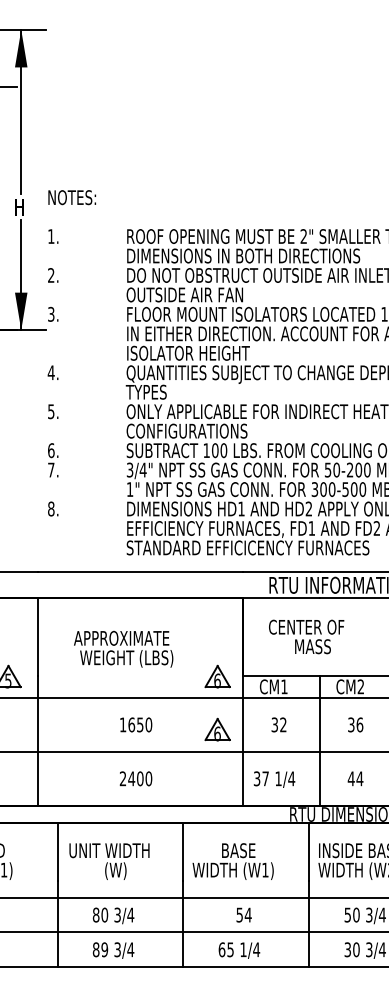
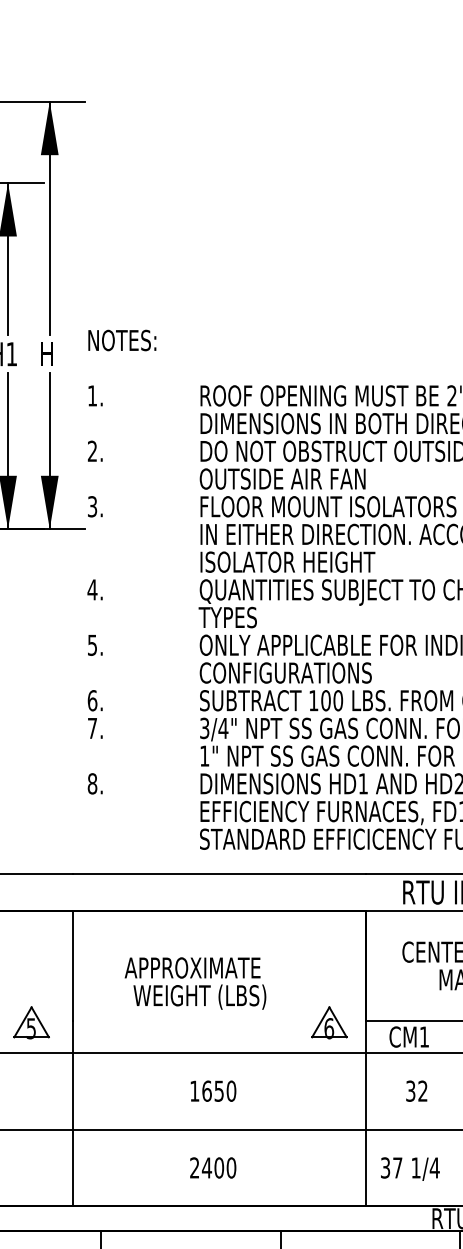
part: (217, 729) -> (329, 1097), removed

